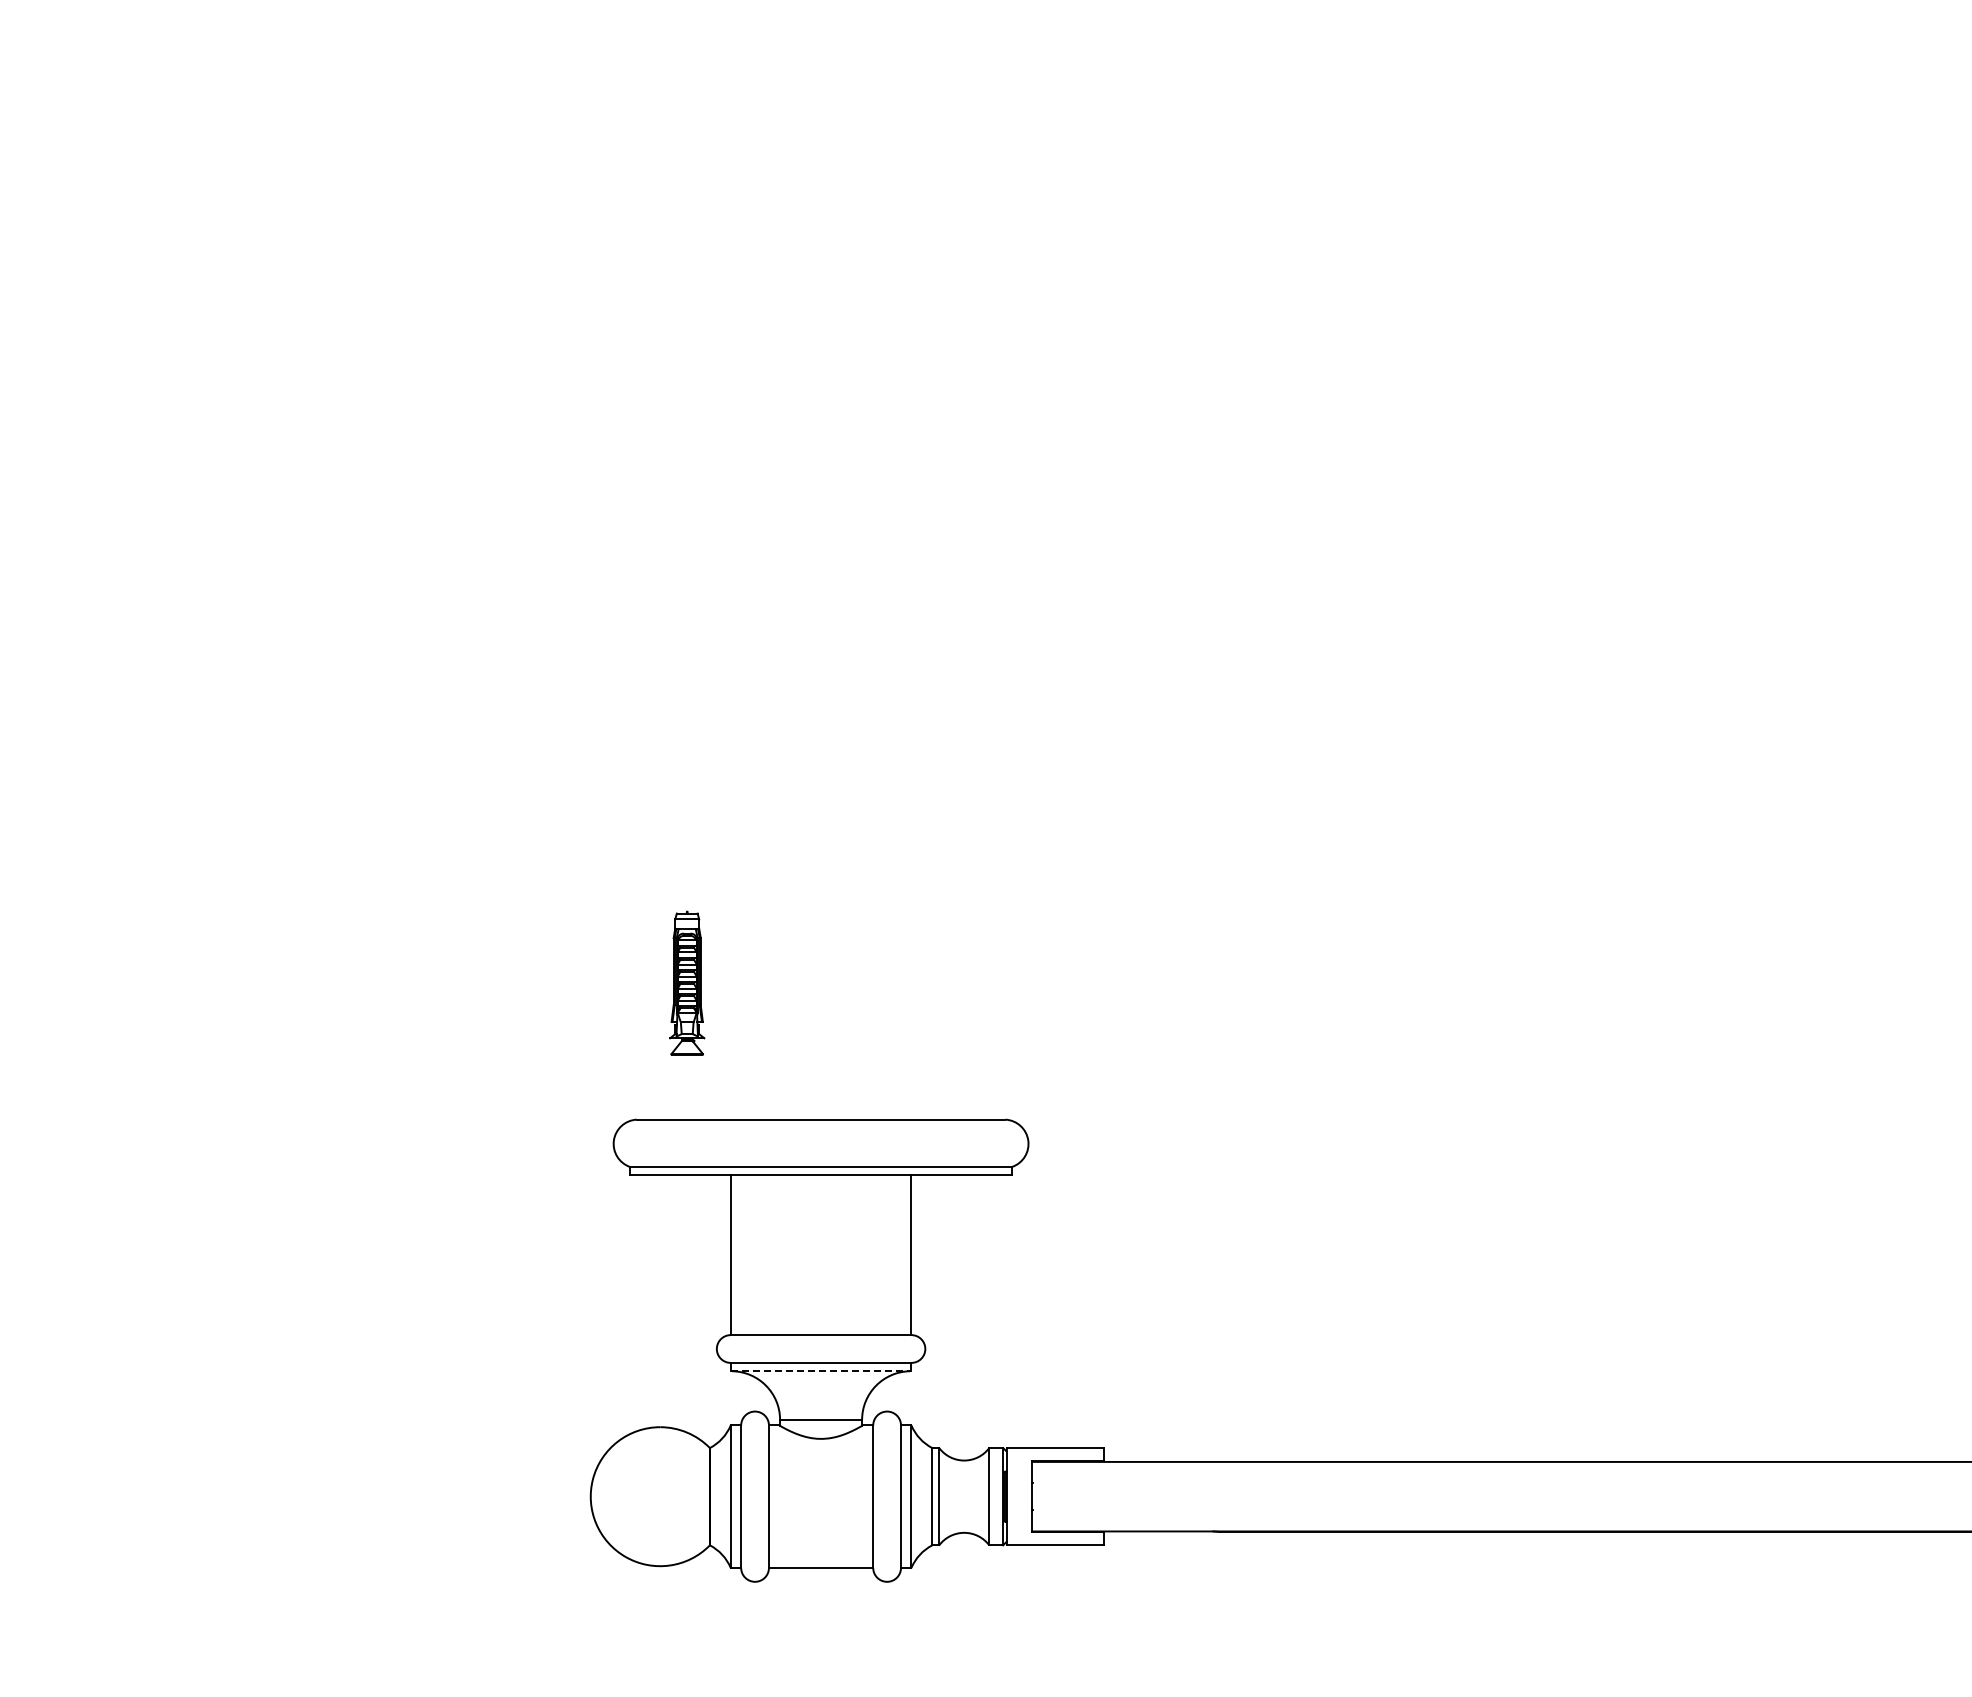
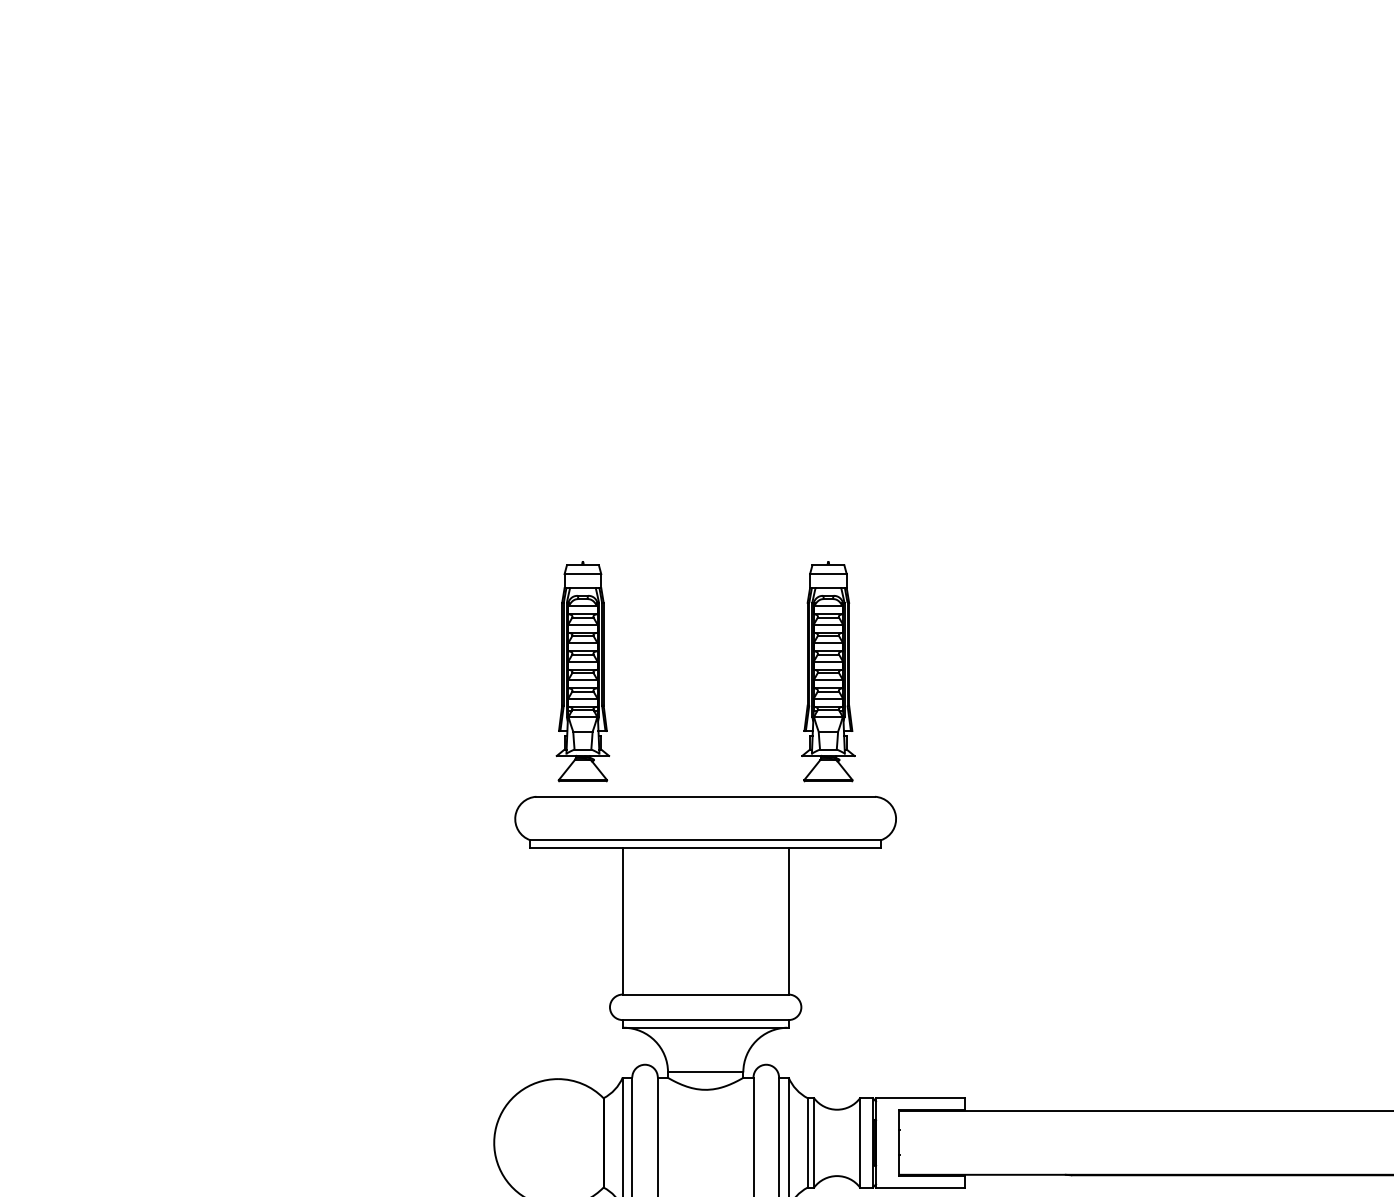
part: (686, 982) -> (582, 670), size x1.67
part: (954, 982) -> (828, 670), added
line: (821, 1371) -> (706, 1027), dashed -> solid

